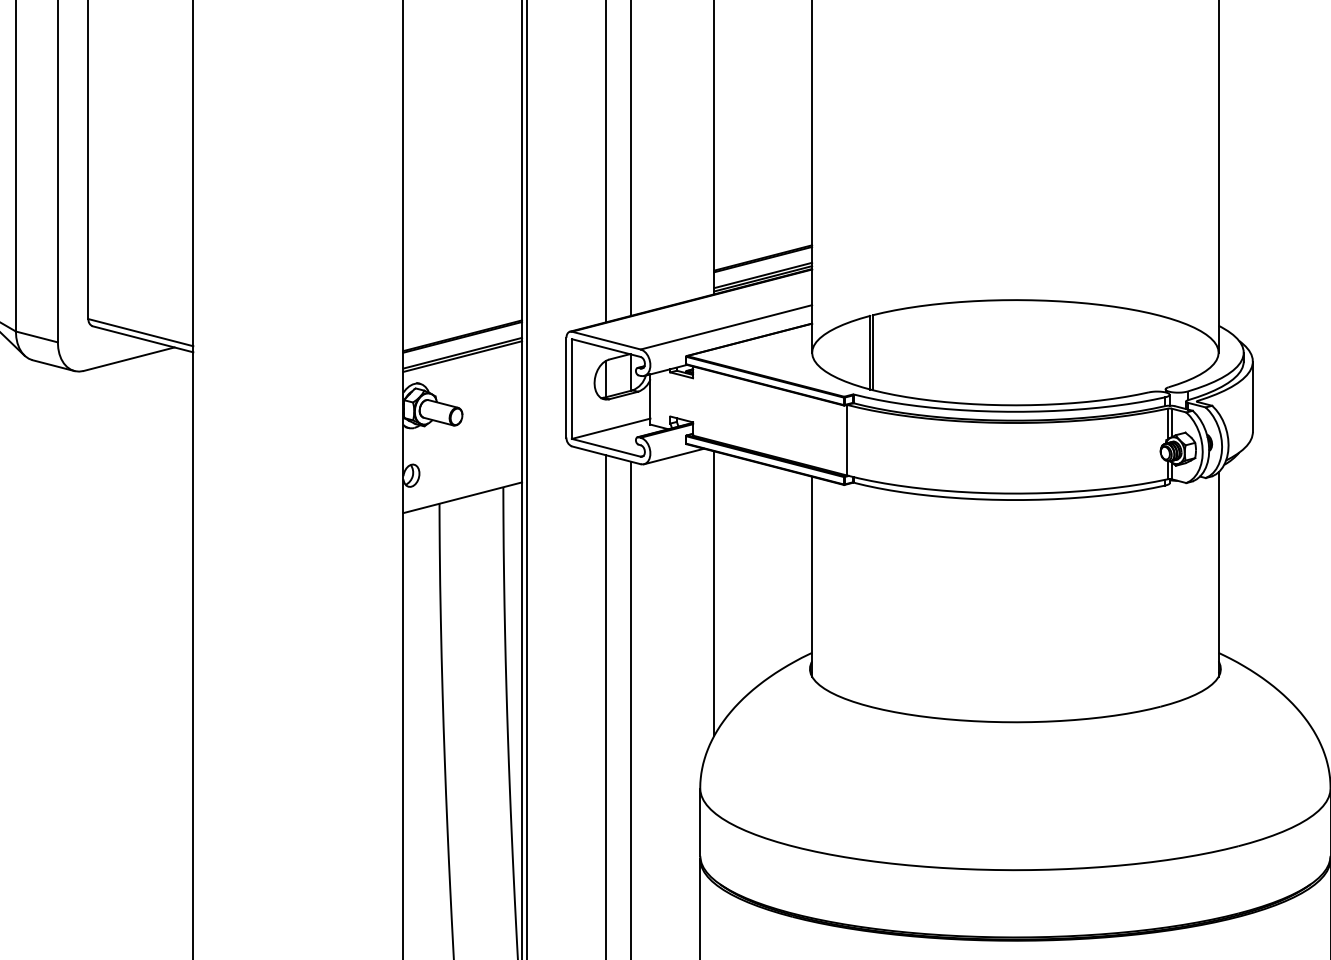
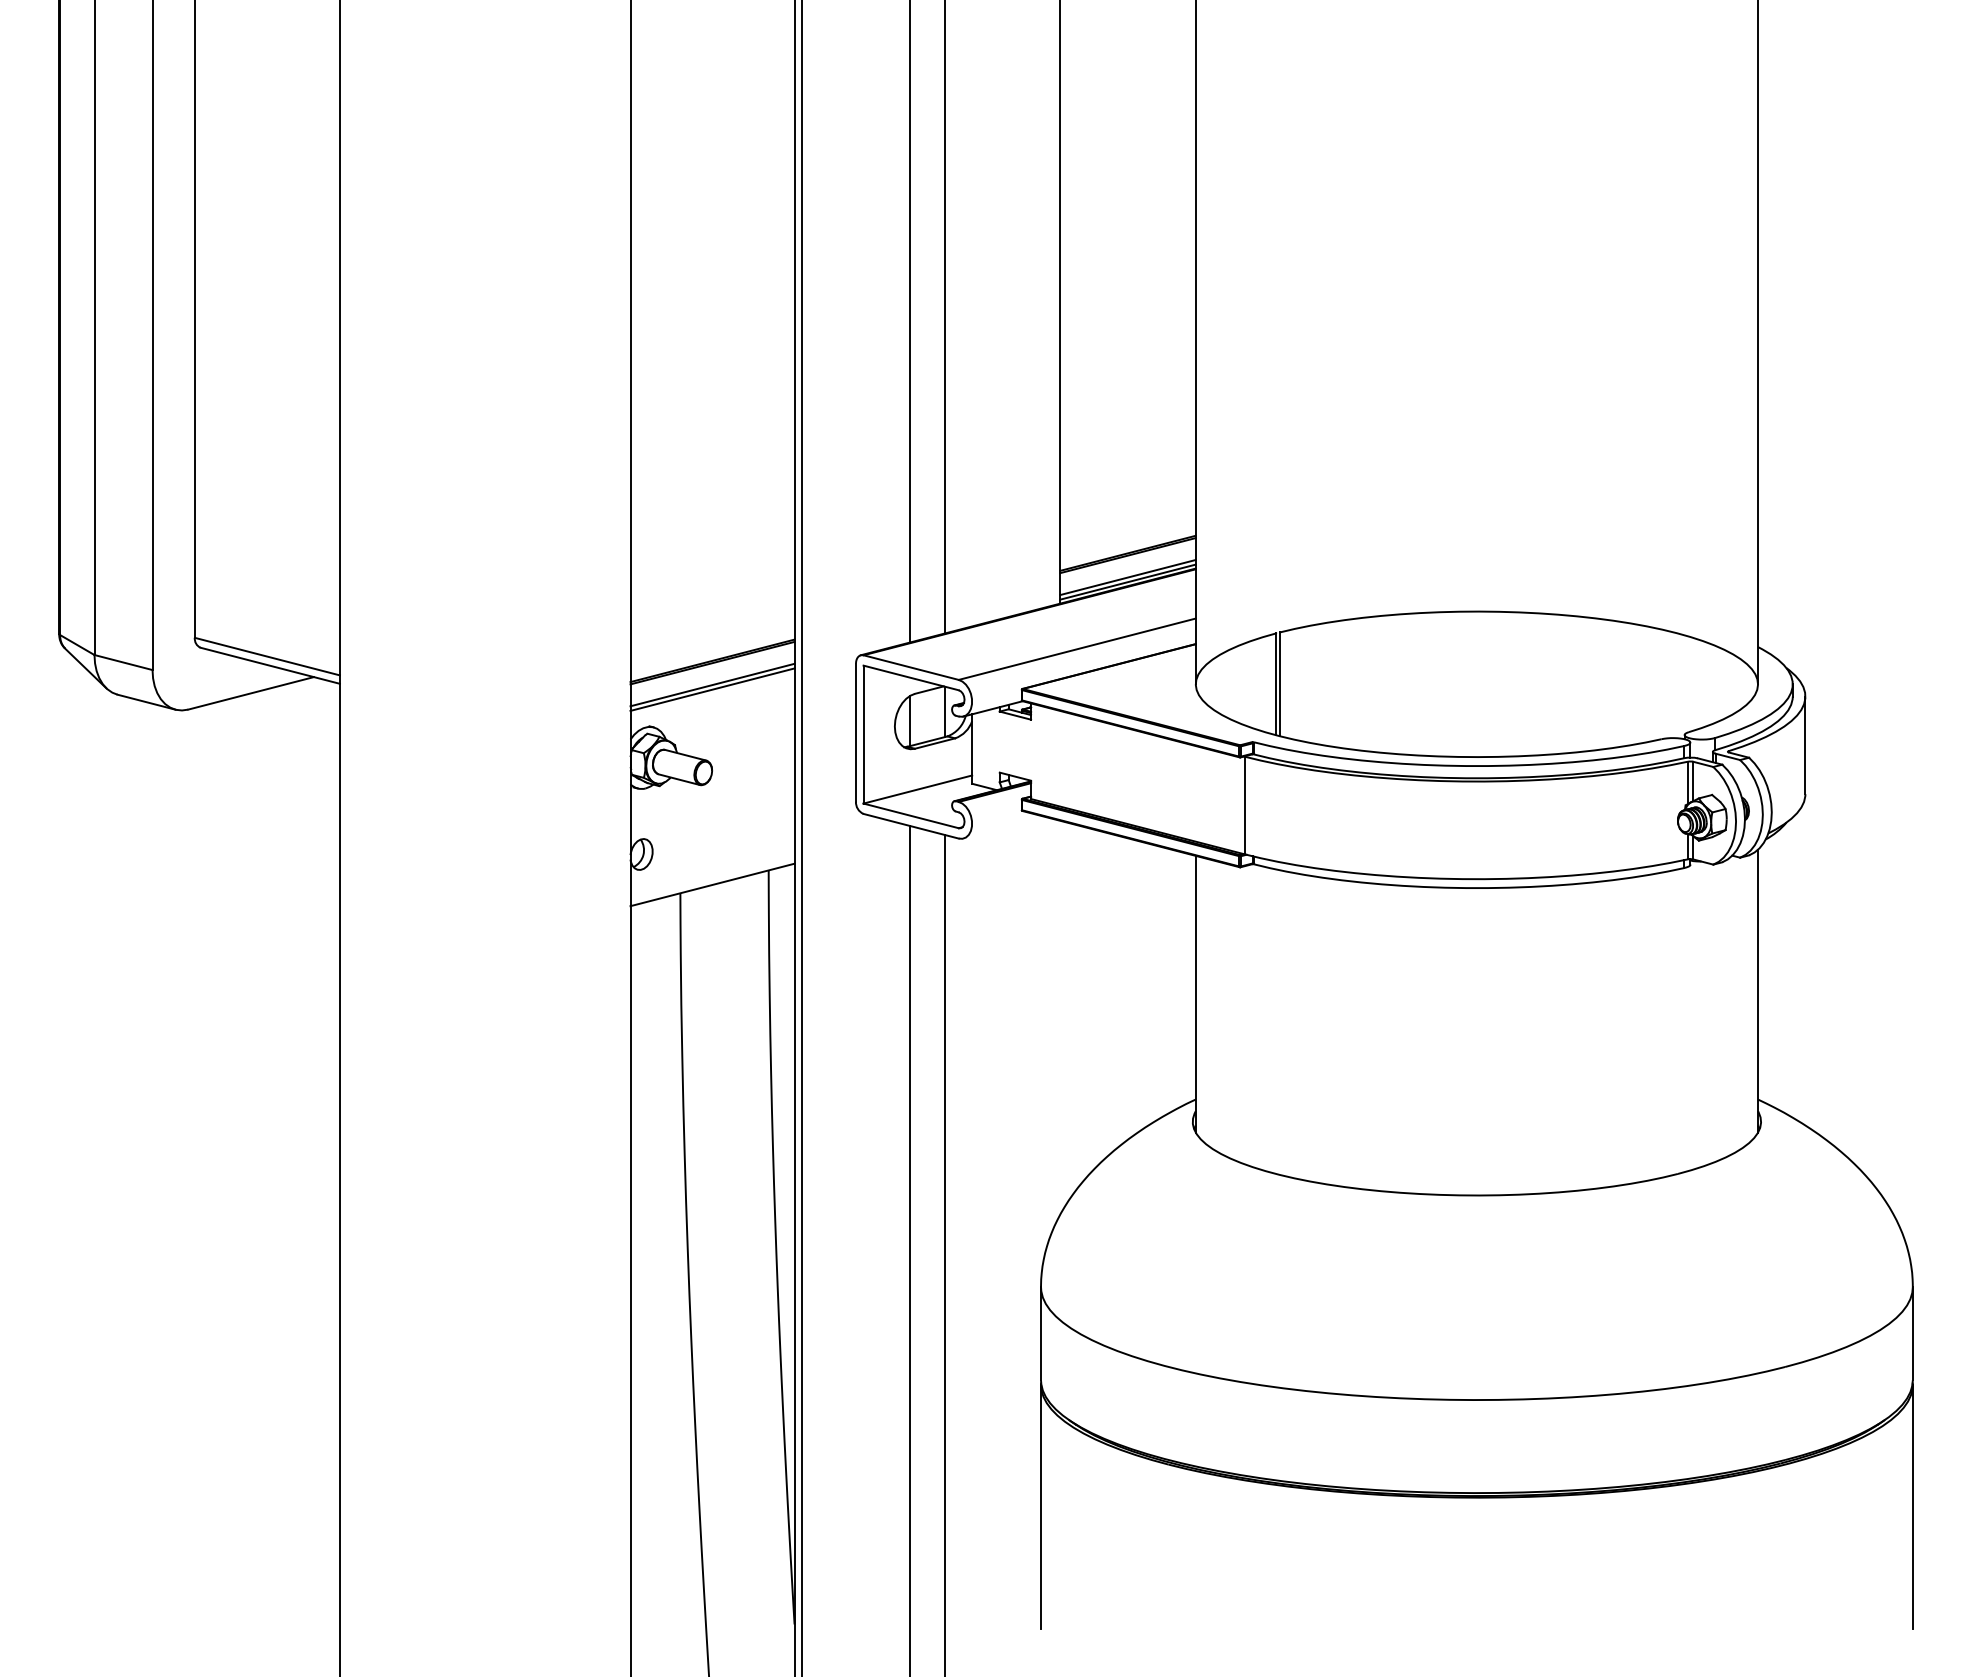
line: (673, 456) -> (1004, 827), removed
line: (714, 593) -> (1060, 1017), removed

